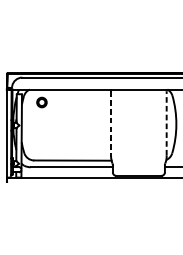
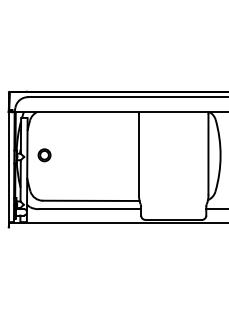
part: (41, 102) -> (44, 155), moved
line: (166, 122) -> (208, 153), dashed -> solid
line: (110, 124) -> (138, 155), dashed -> solid

